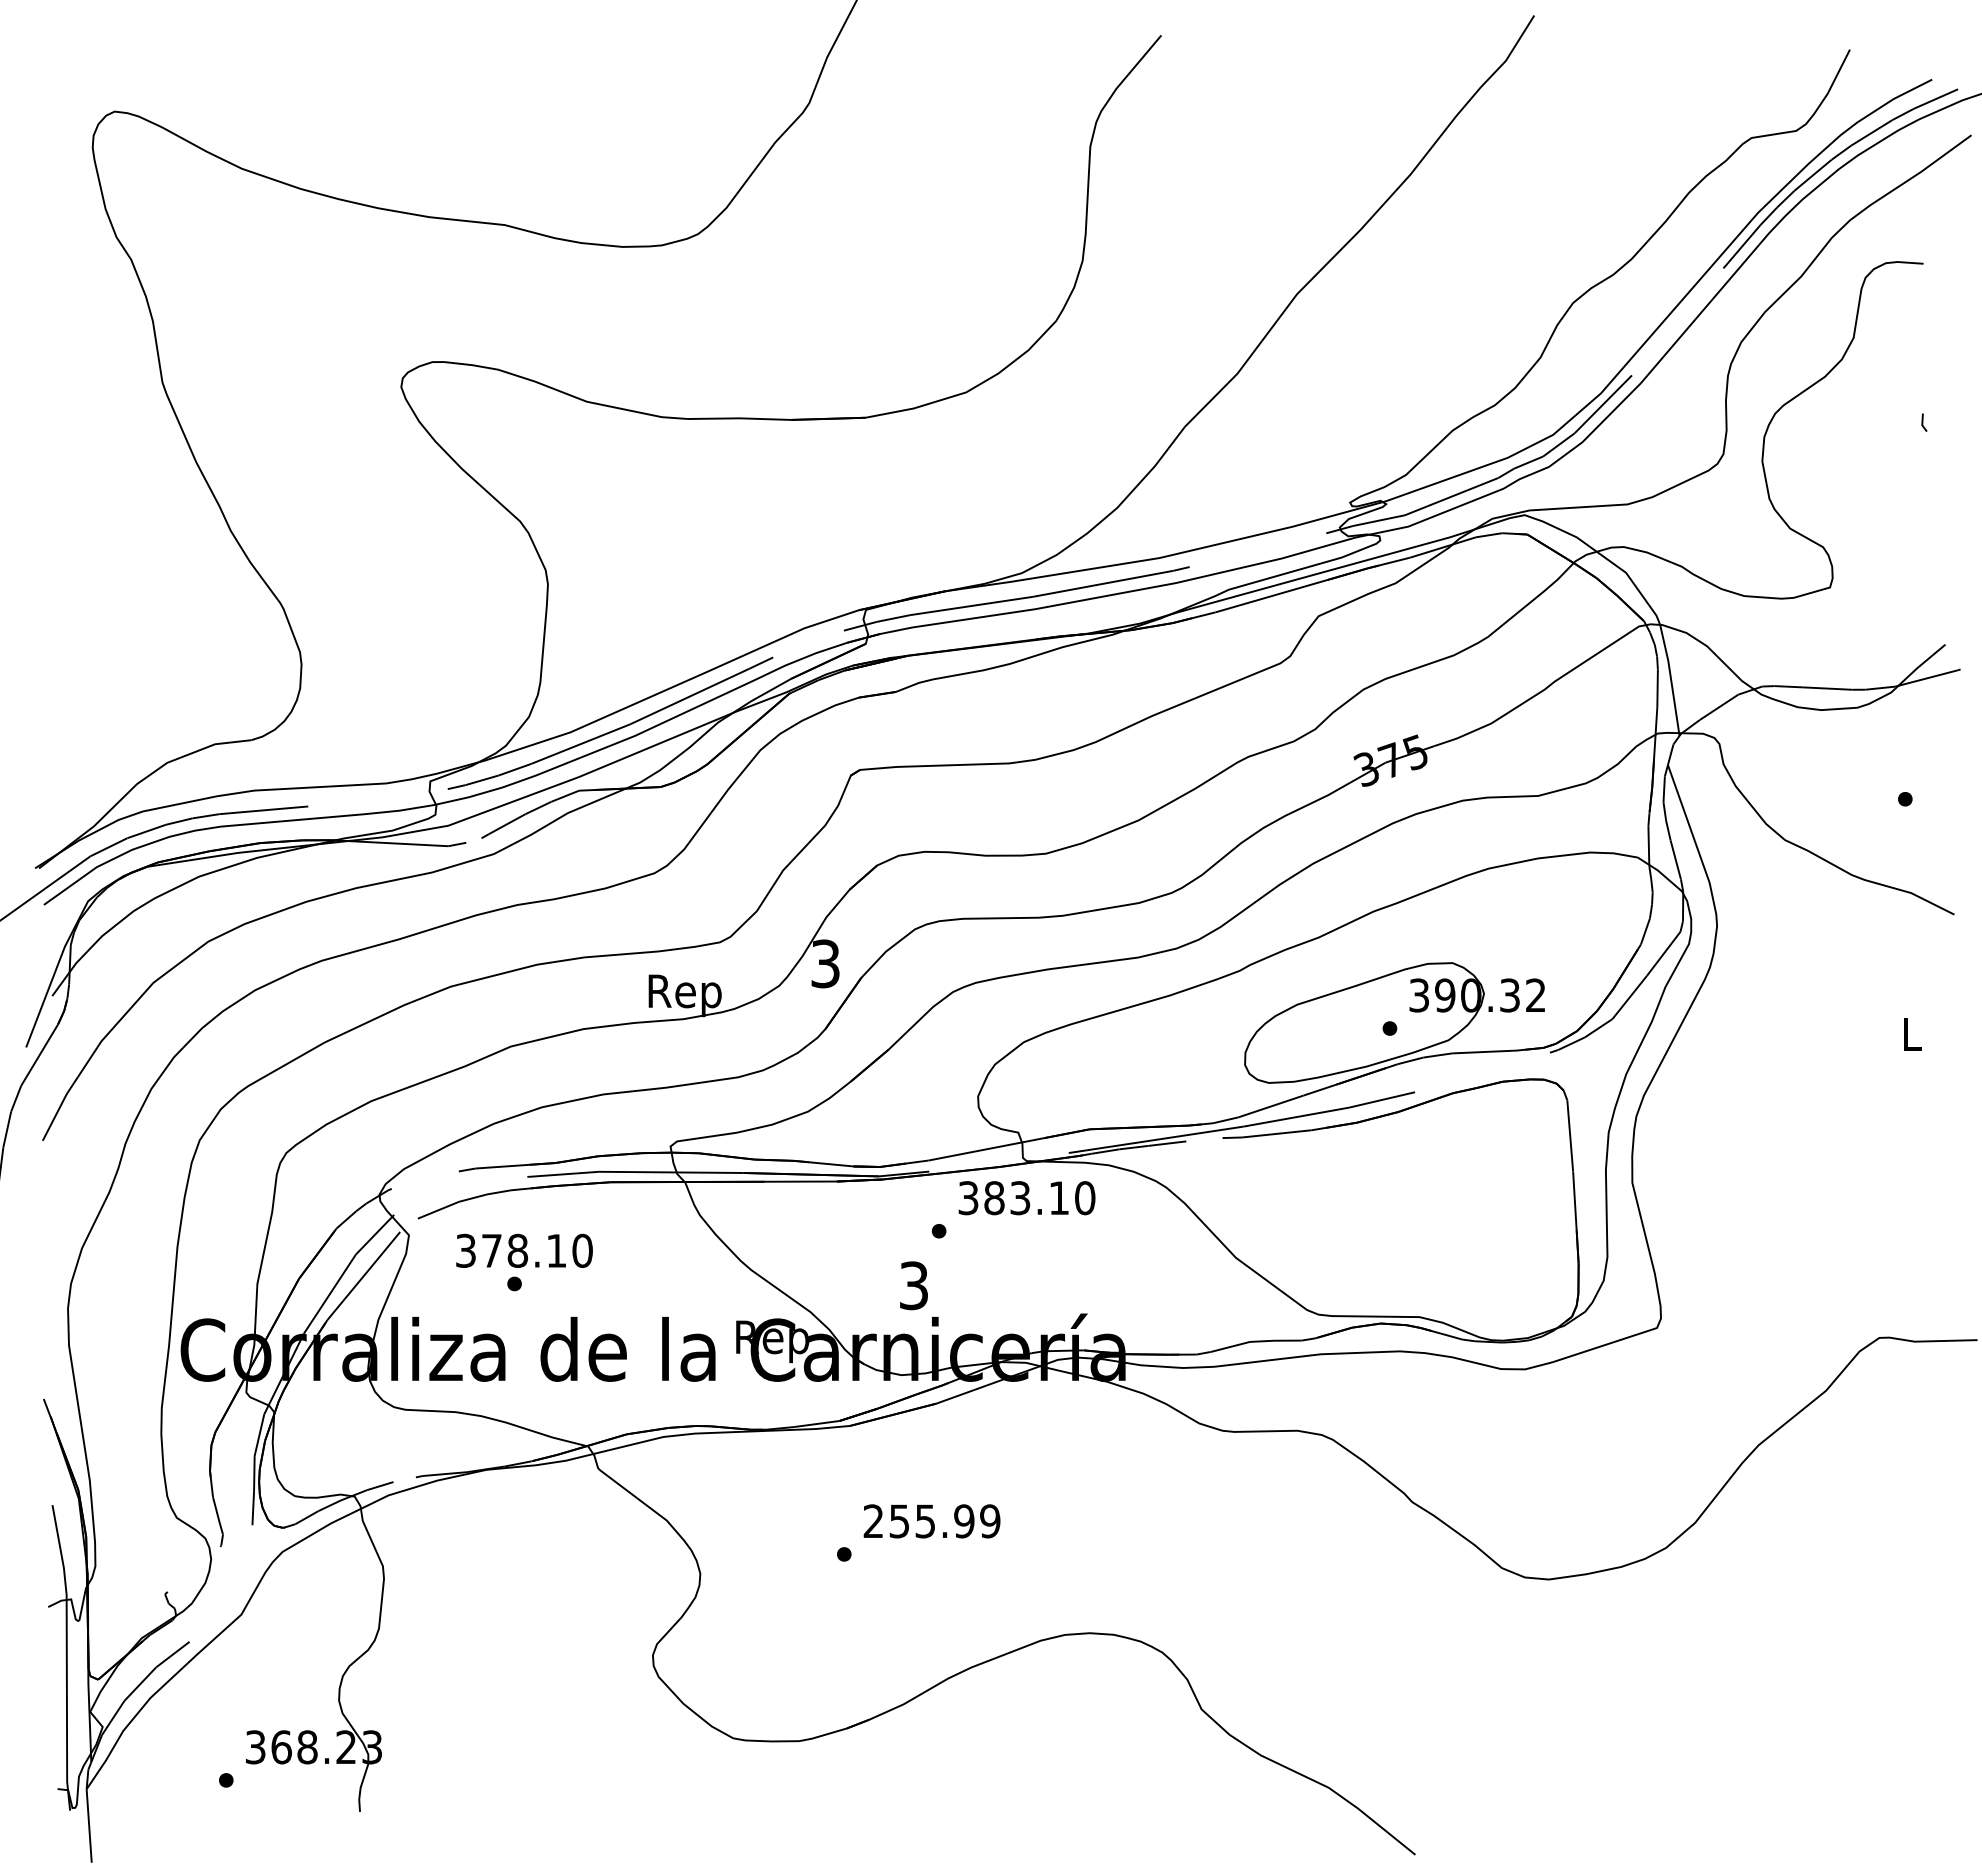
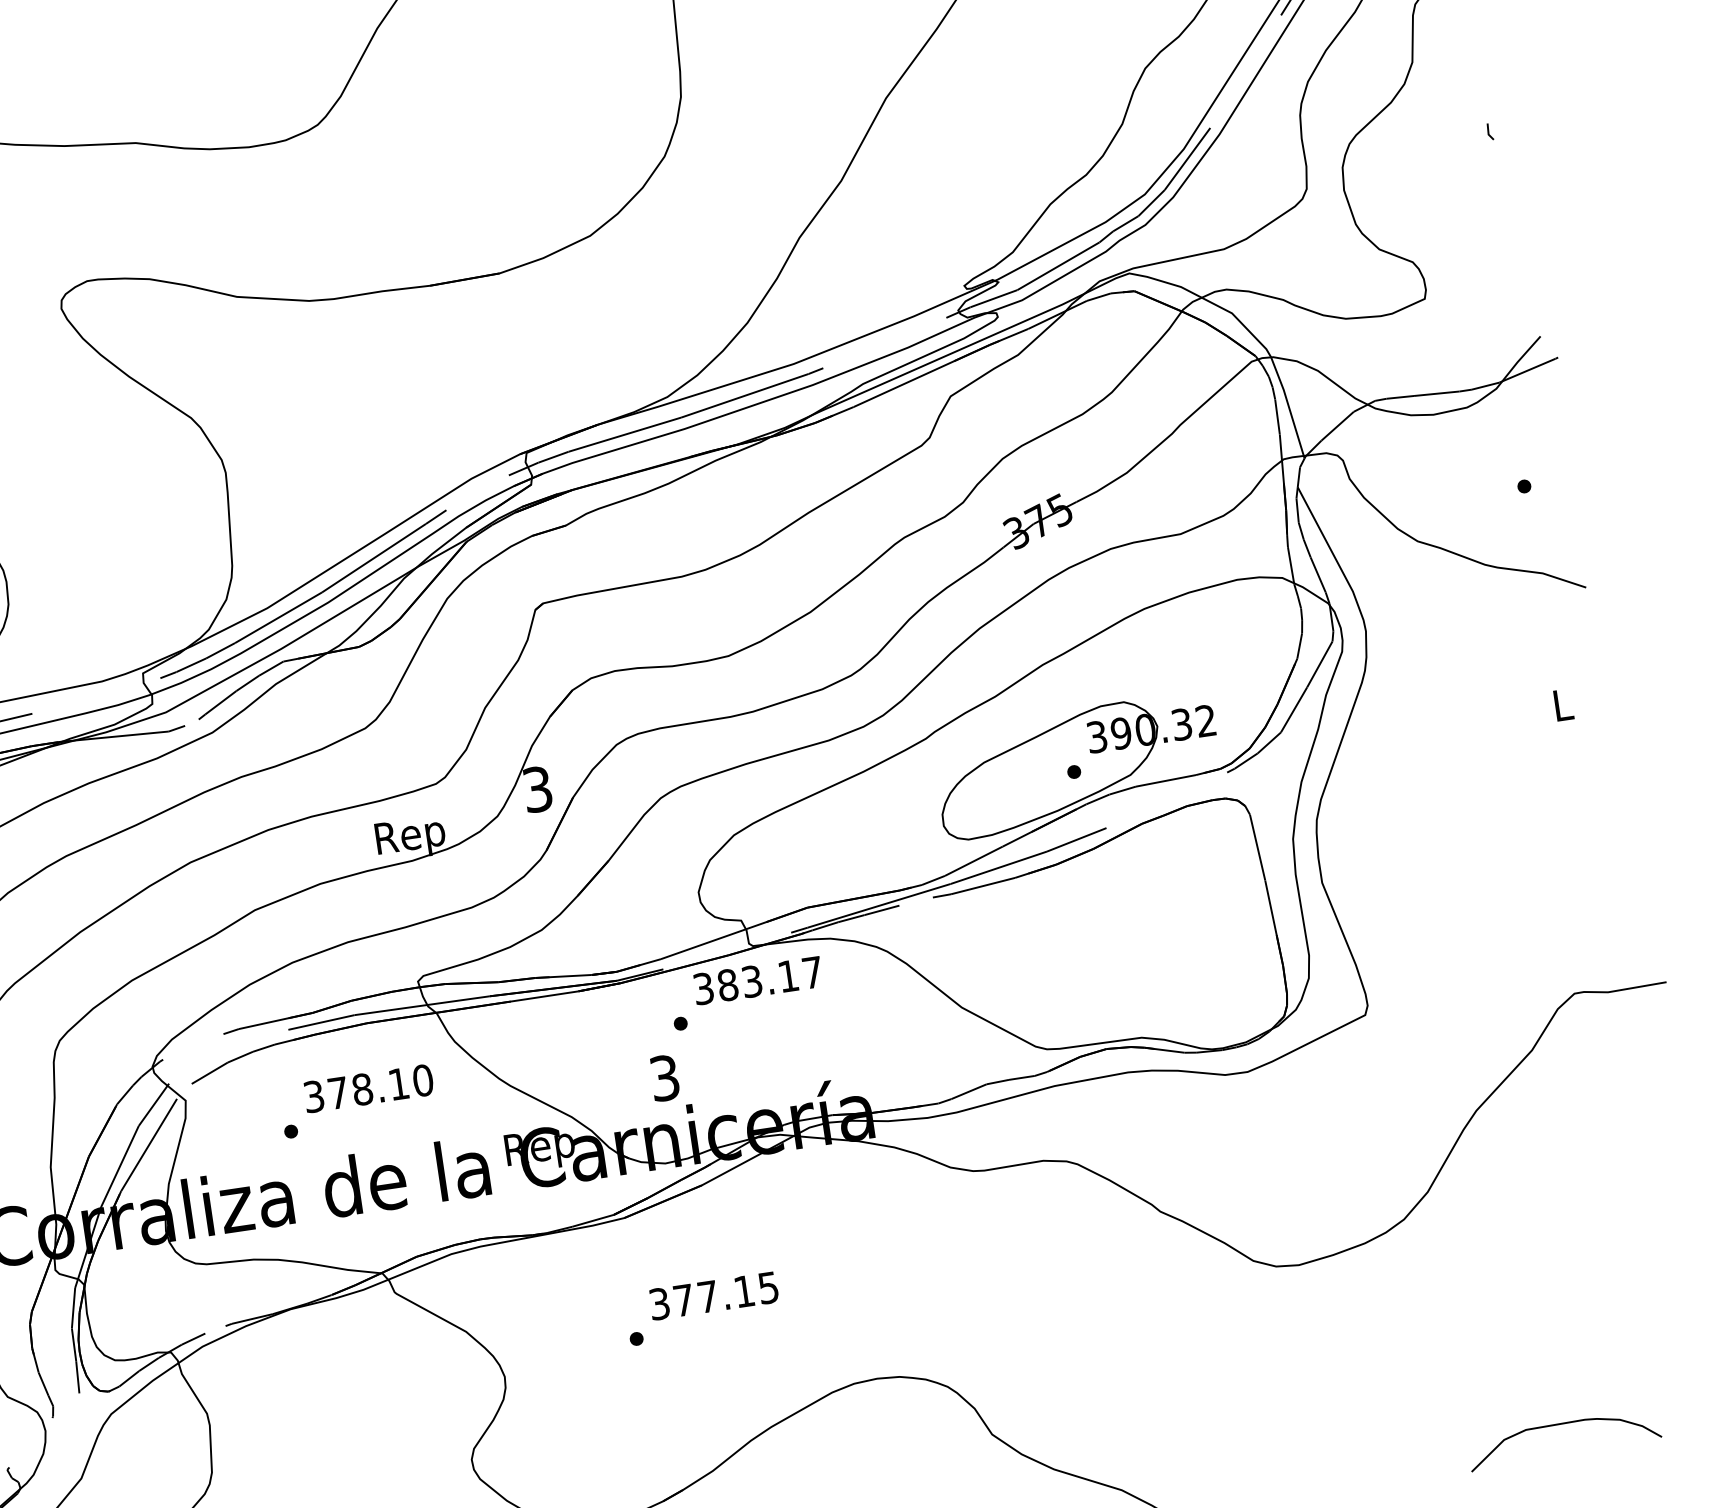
text: (1085, 1198) -> (813, 972), 383.10 -> 383.17
text: (524, 1250) -> (368, 1088), moved
text: (931, 1521) -> (713, 1296), 255.99 -> 377.15
curve: (1799, 1787) -> (1561, 1424), added

